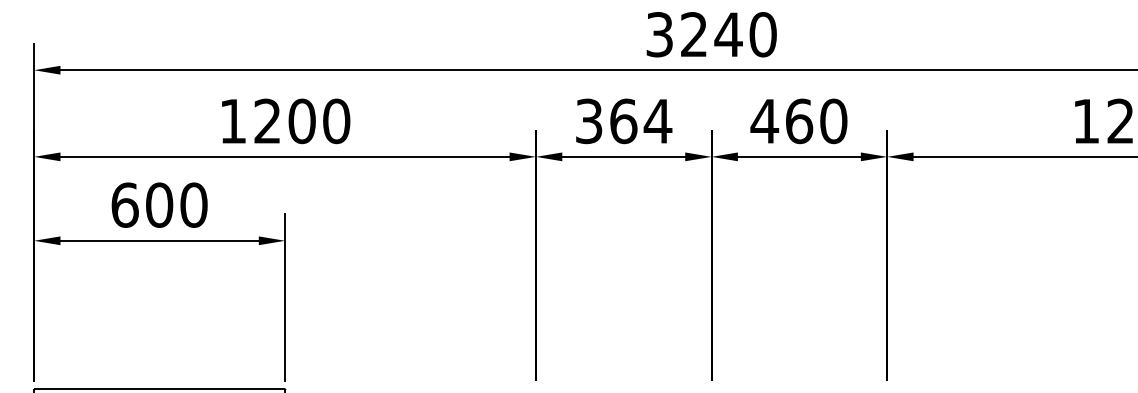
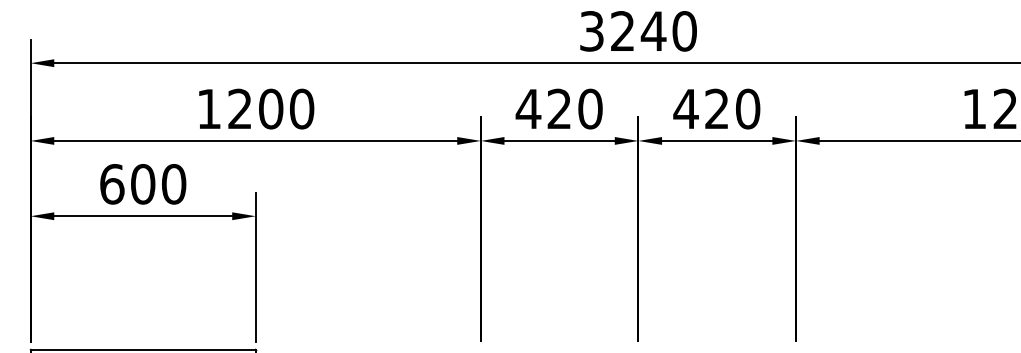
text: (623, 121) -> (559, 109), 364 -> 420
text: (799, 121) -> (717, 109), 460 -> 420

